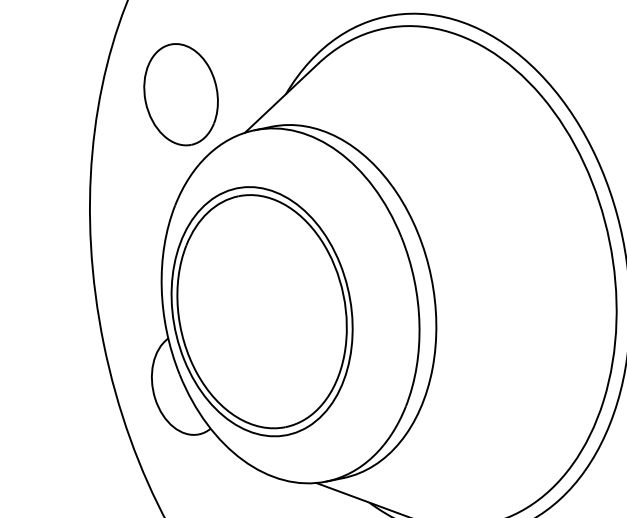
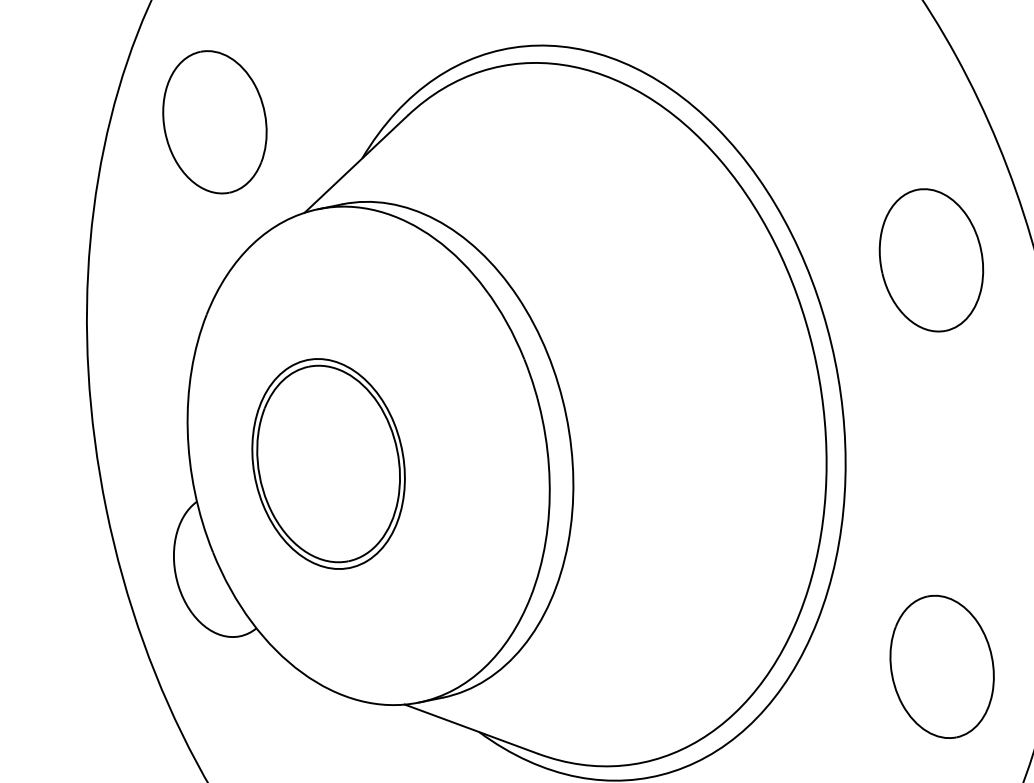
part: (180, 94) -> (214, 122), moved
part: (261, 311) -> (328, 463), size x0.6

